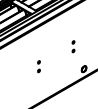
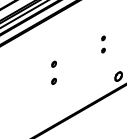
part: (38, 66) -> (53, 72), size x1.4

